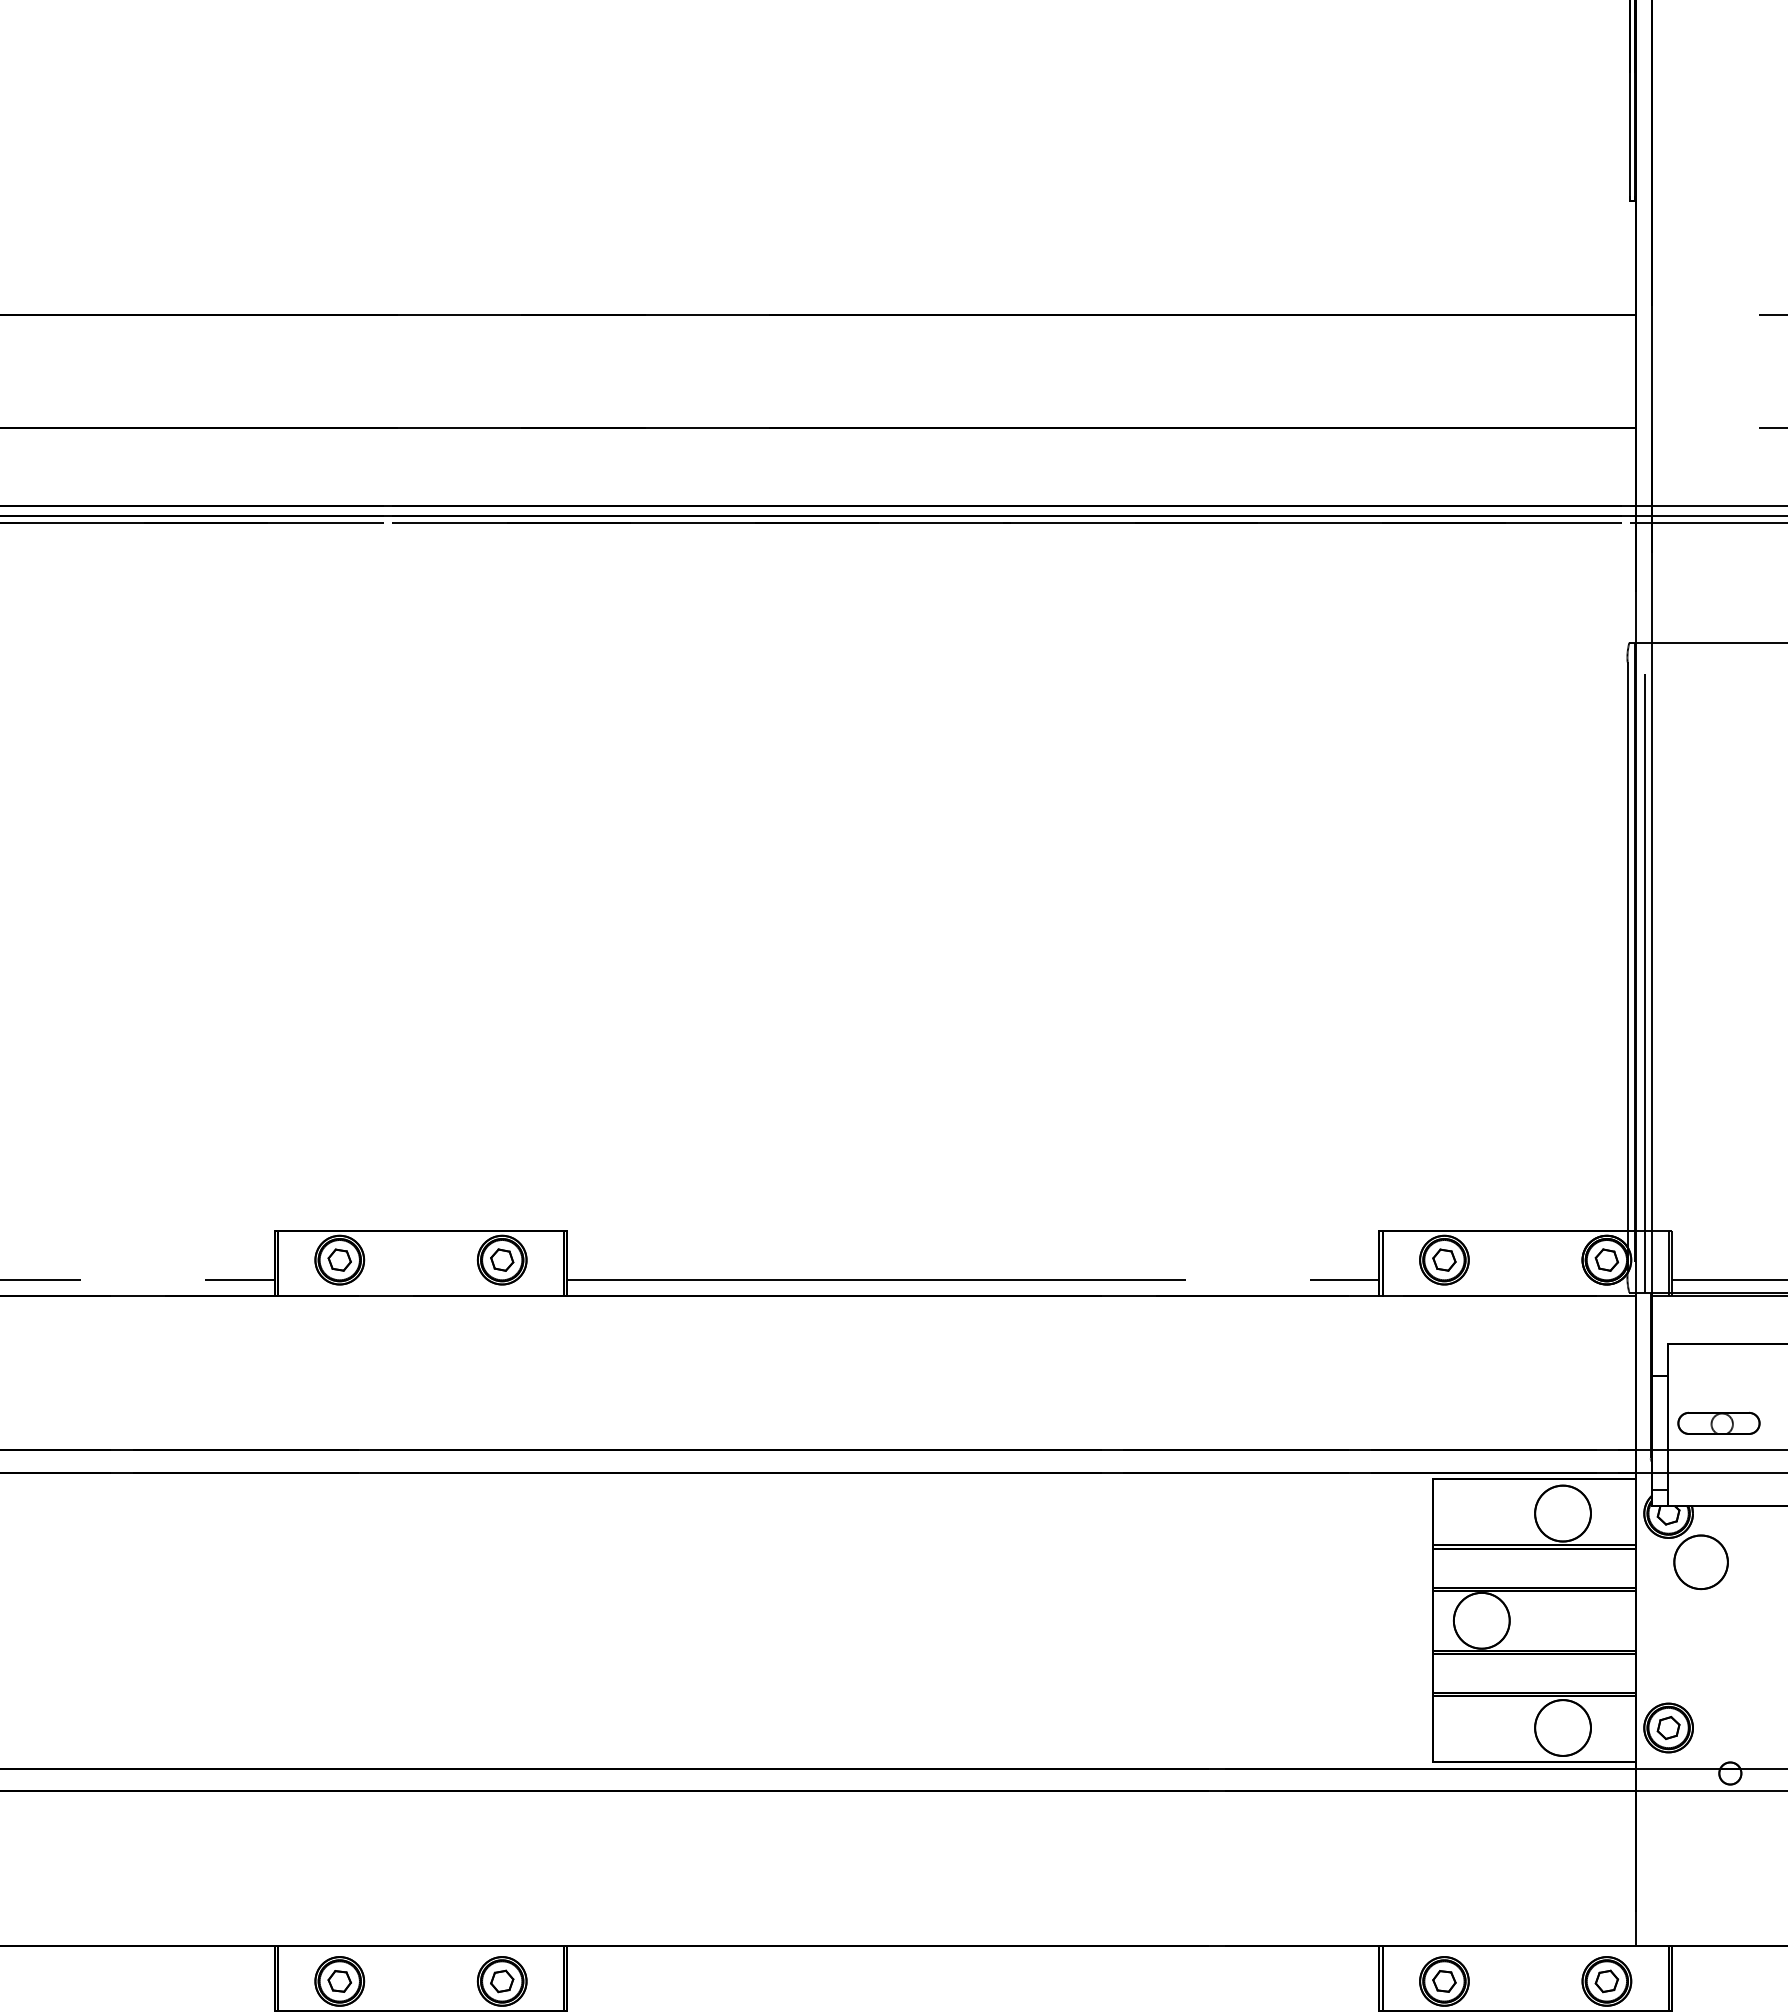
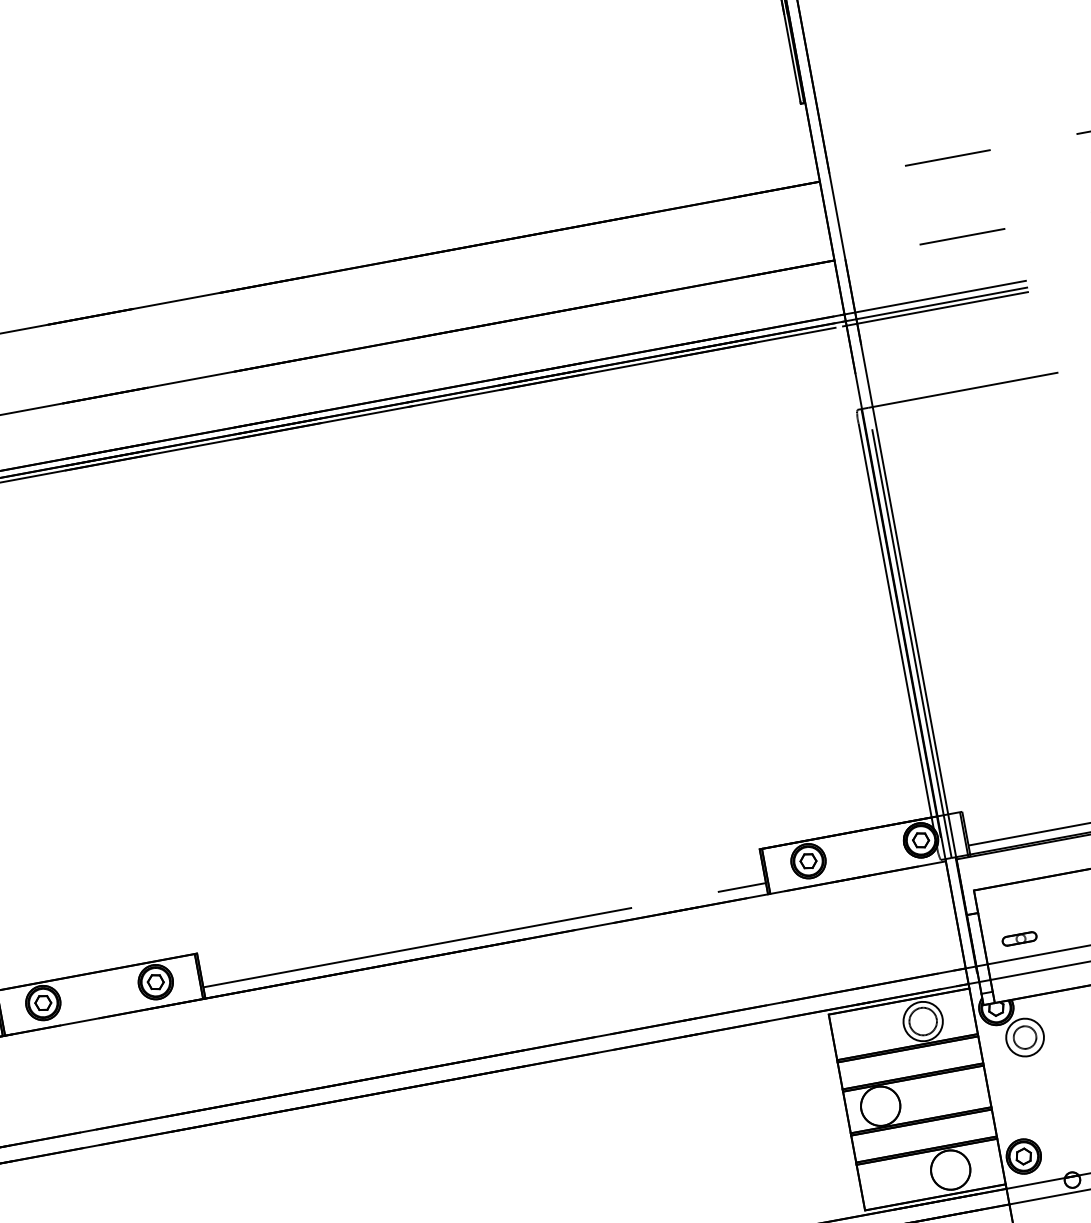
part: (1718, 1422) -> (1019, 938), size x0.6
circle: (1562, 1513) -> (922, 1021), size x0.7
circle: (1700, 1562) -> (1024, 1037), size x0.6

